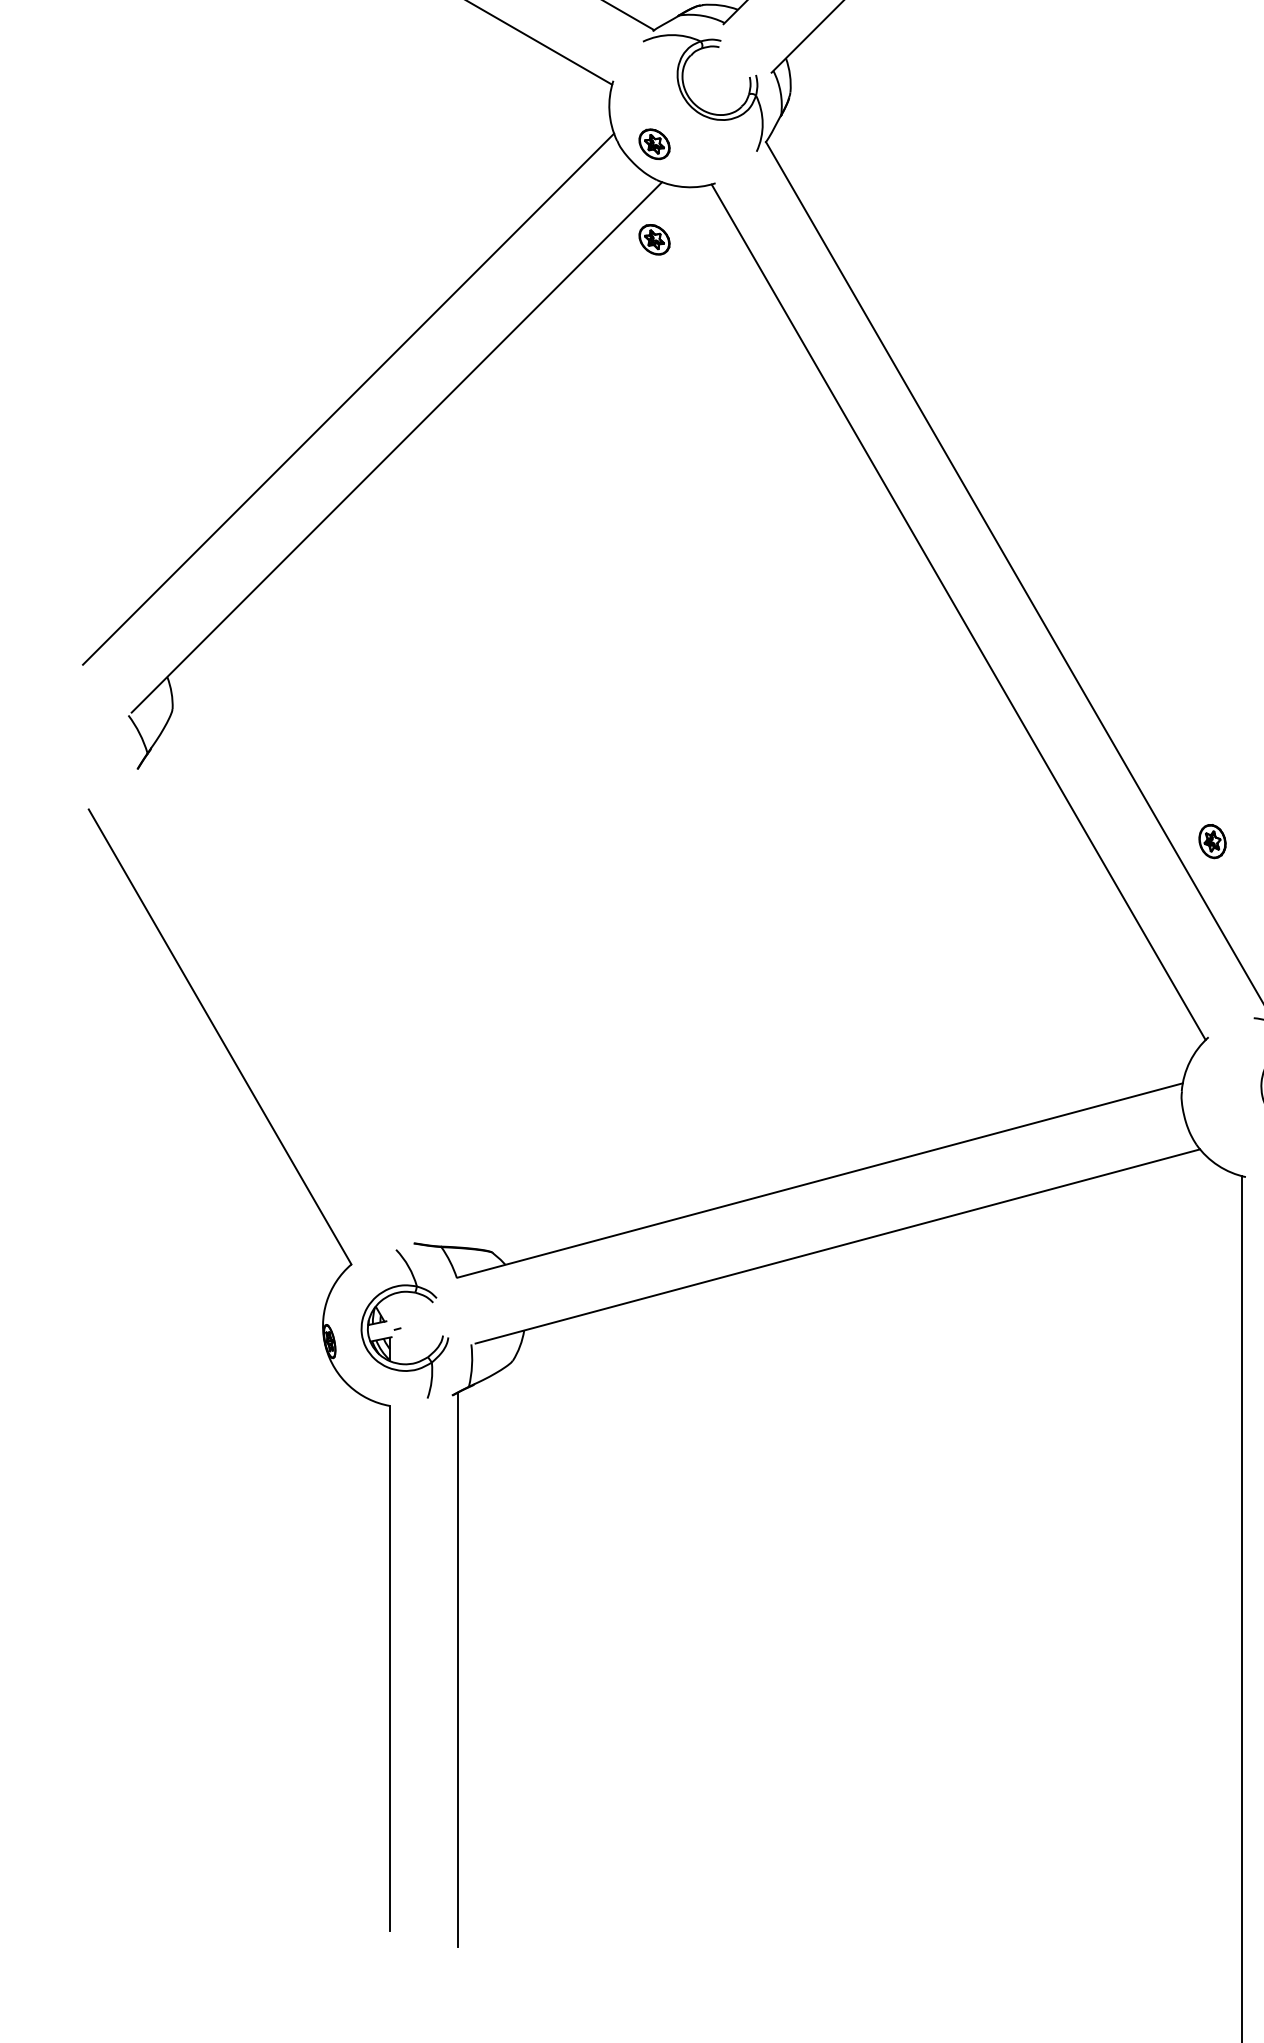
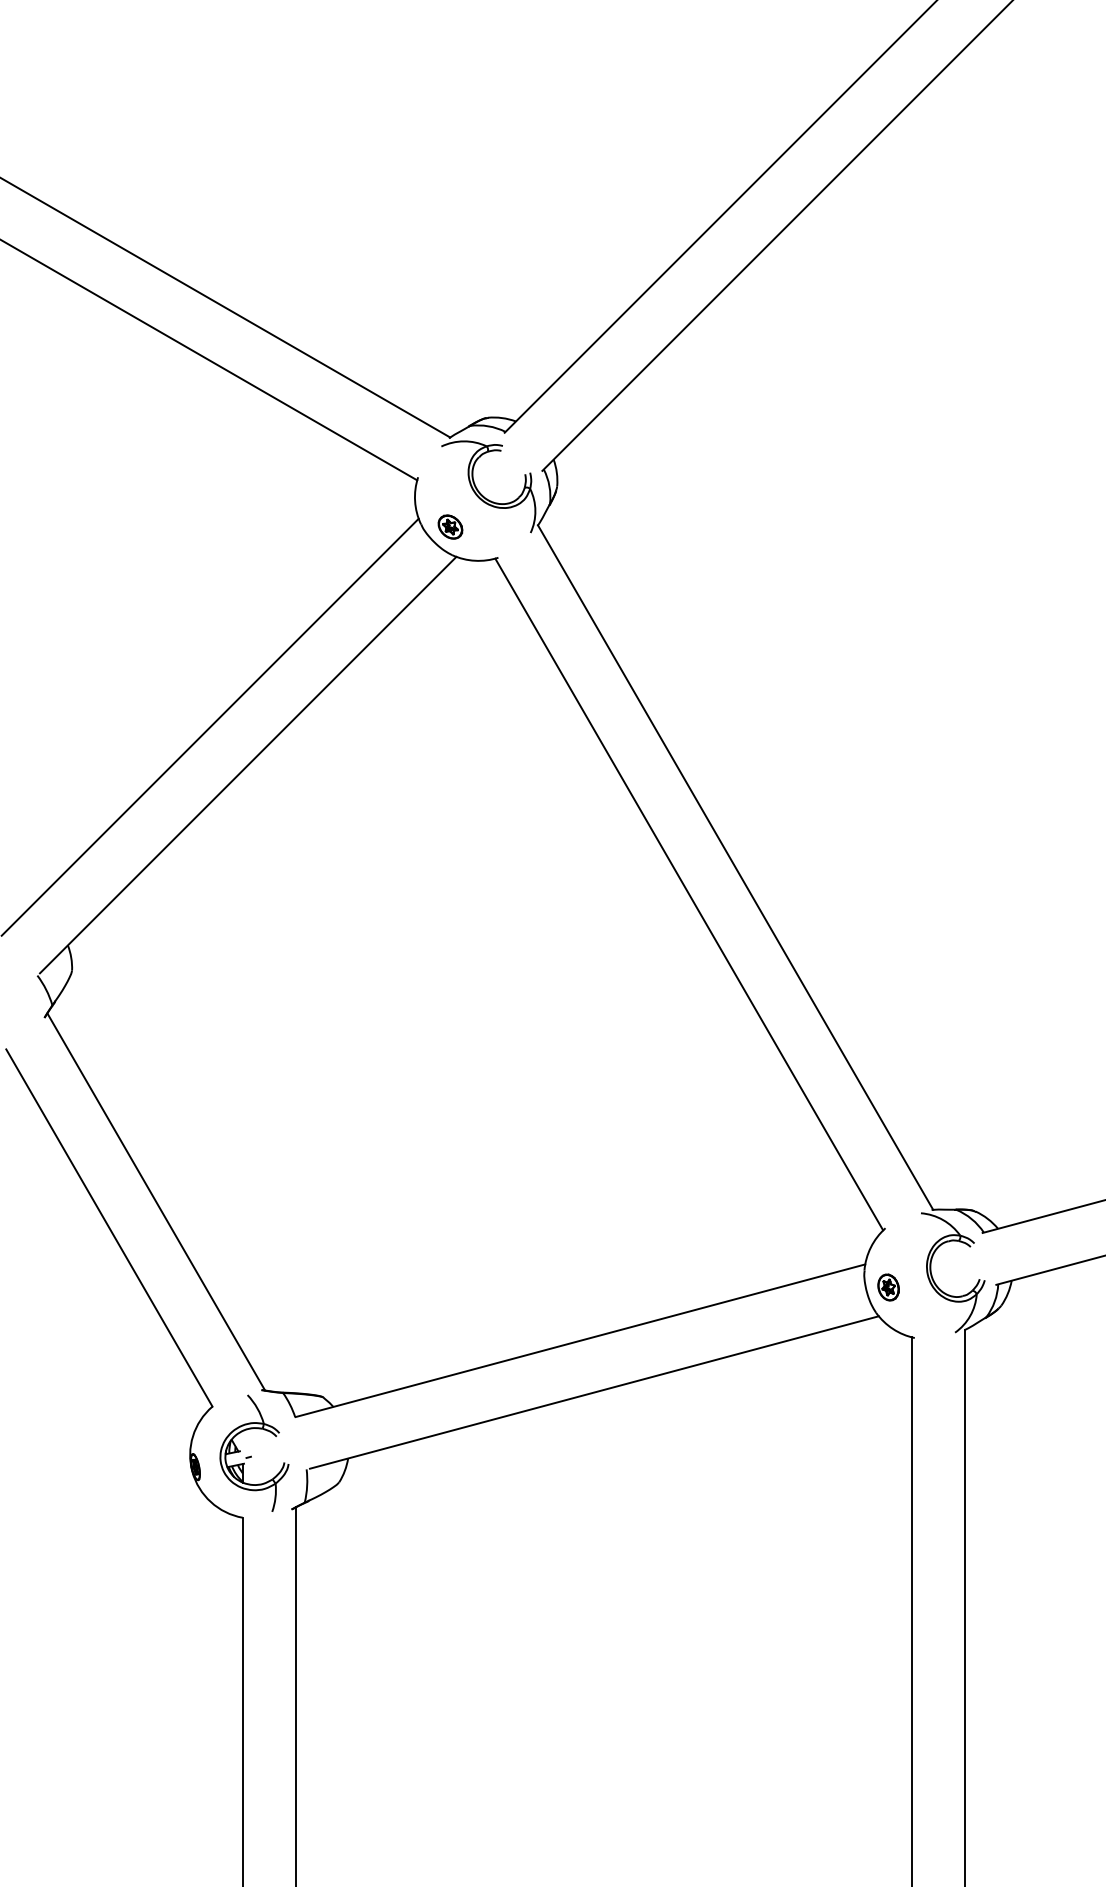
part: (654, 239) -> (450, 601), removed
part: (1212, 841) -> (888, 1287), moved
line: (280, 1003) -> (156, 1201), added

